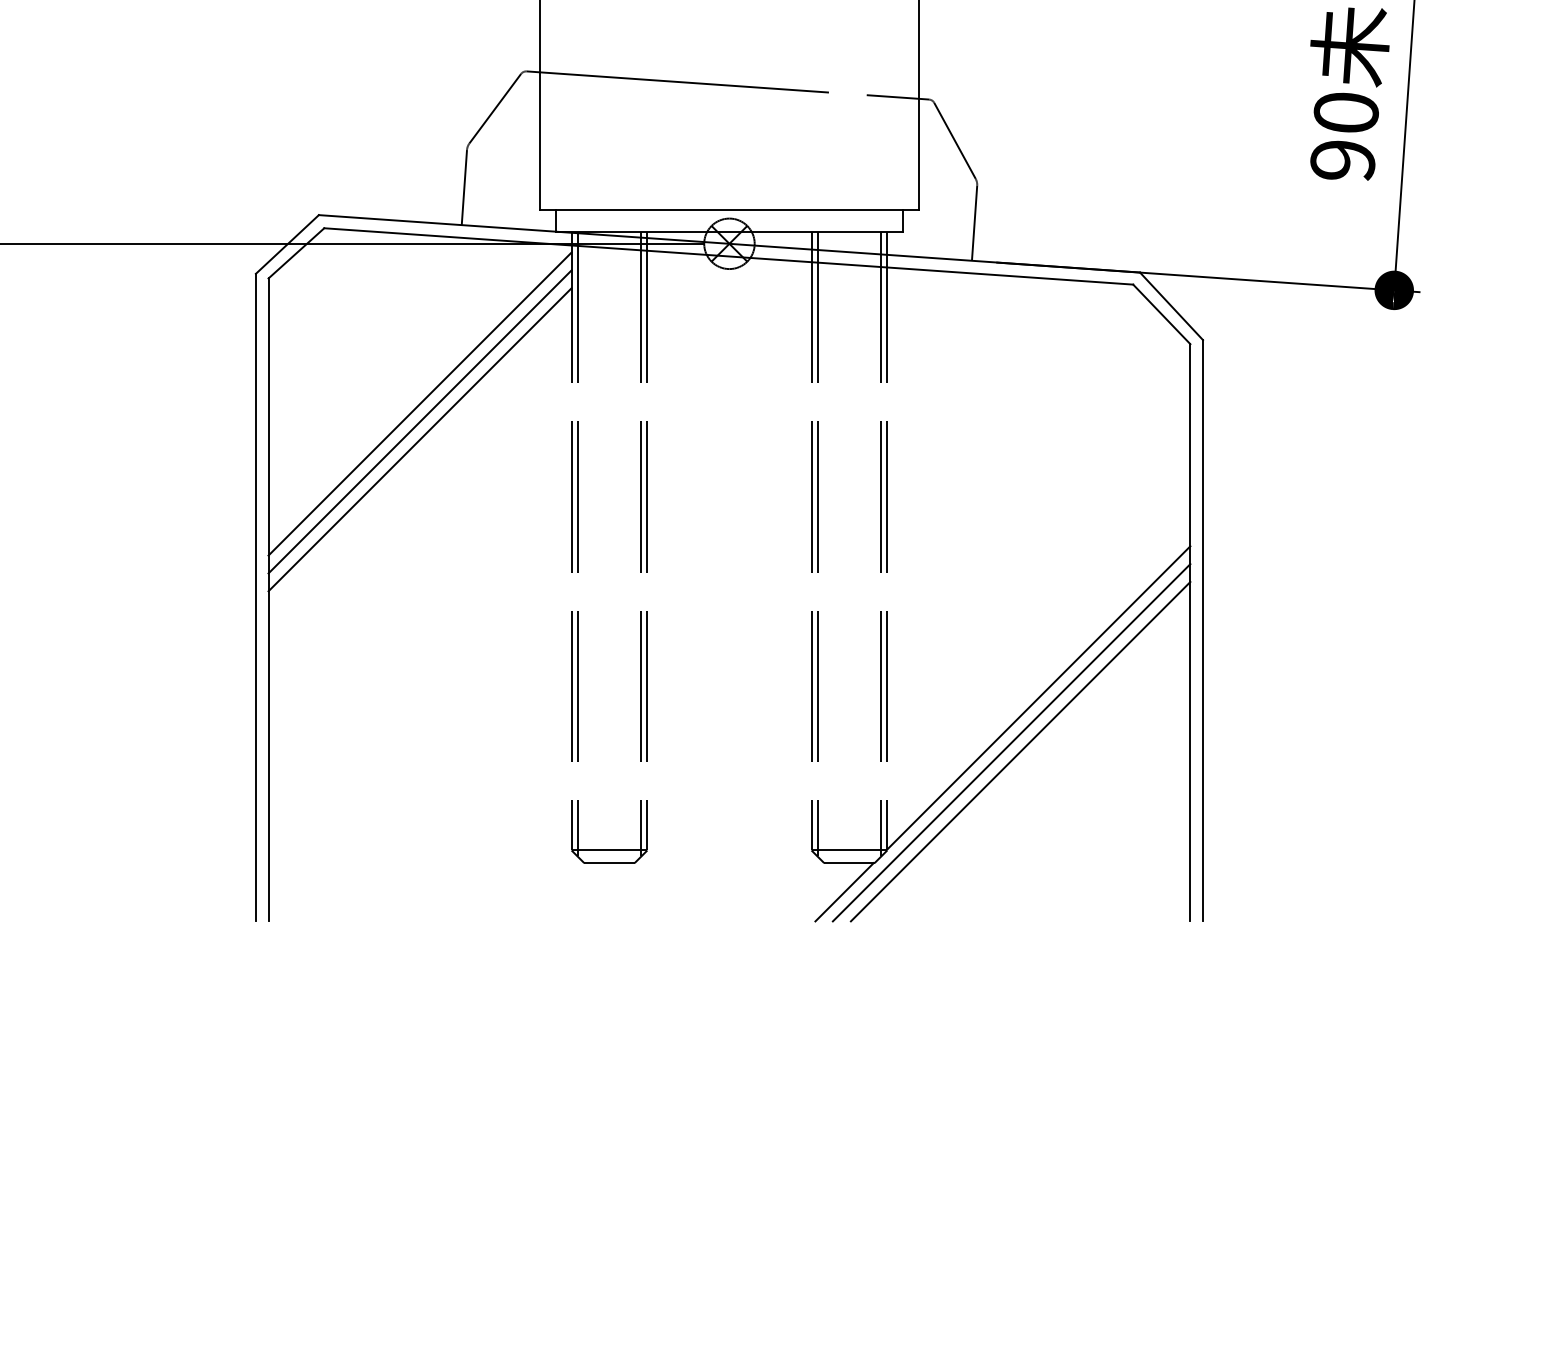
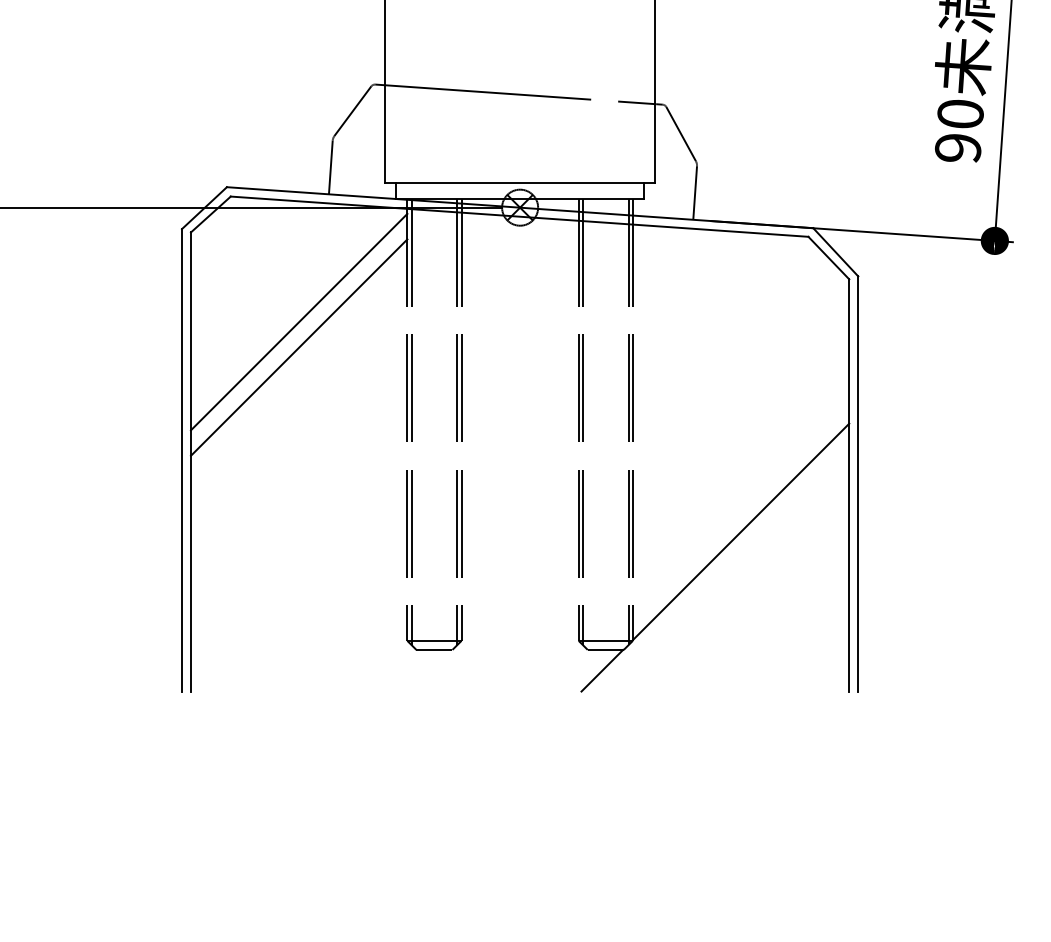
line: (419, 421) -> (298, 334), removed
line: (1011, 742) -> (721, 563), removed
line: (1020, 751) -> (727, 570), removed

